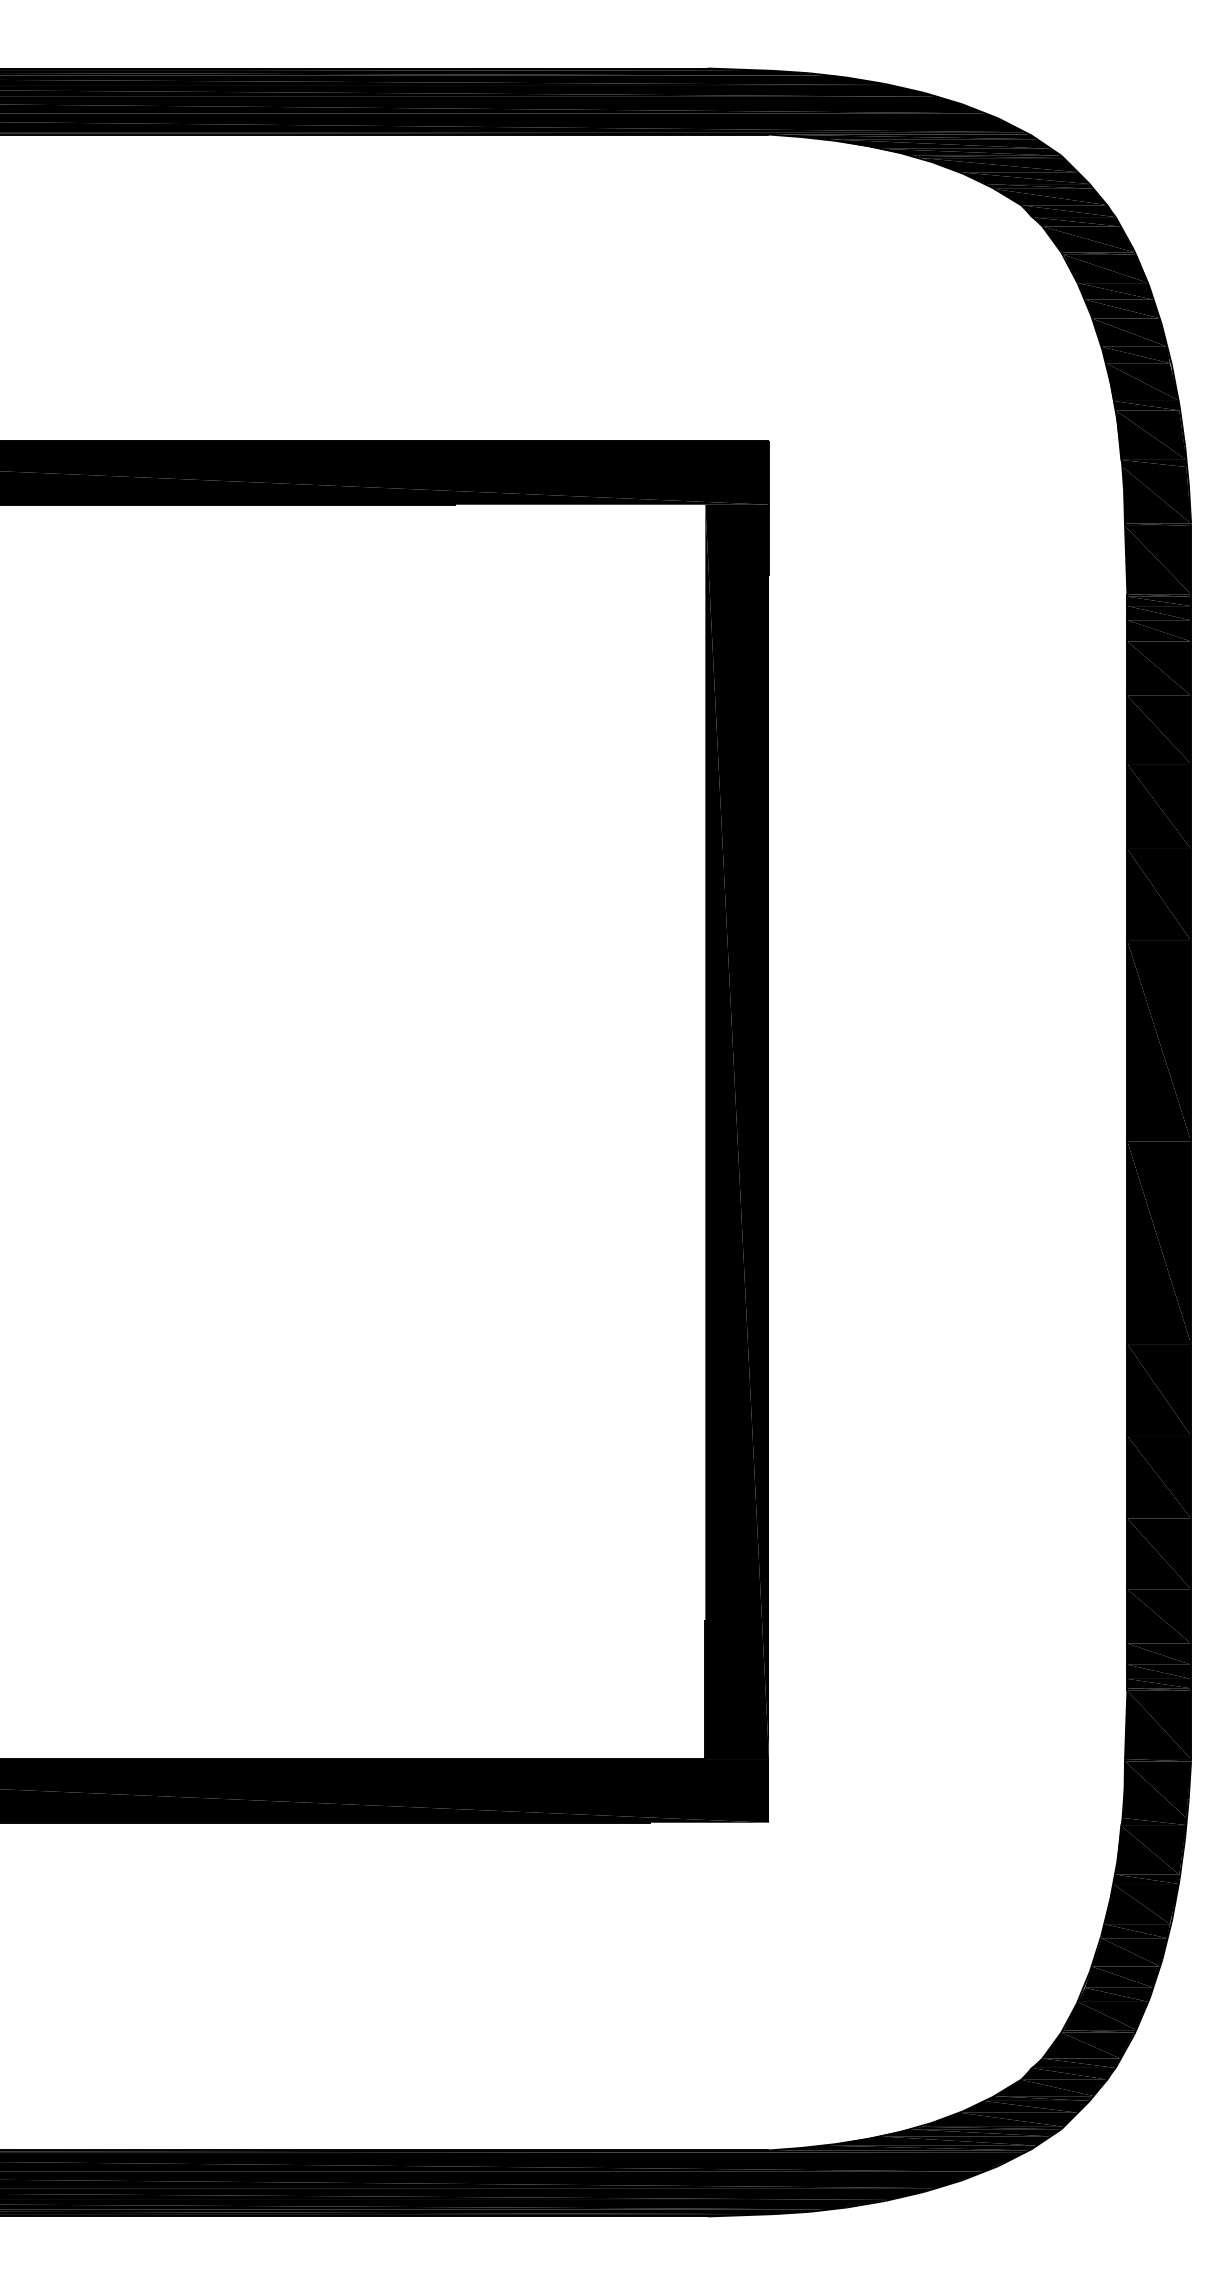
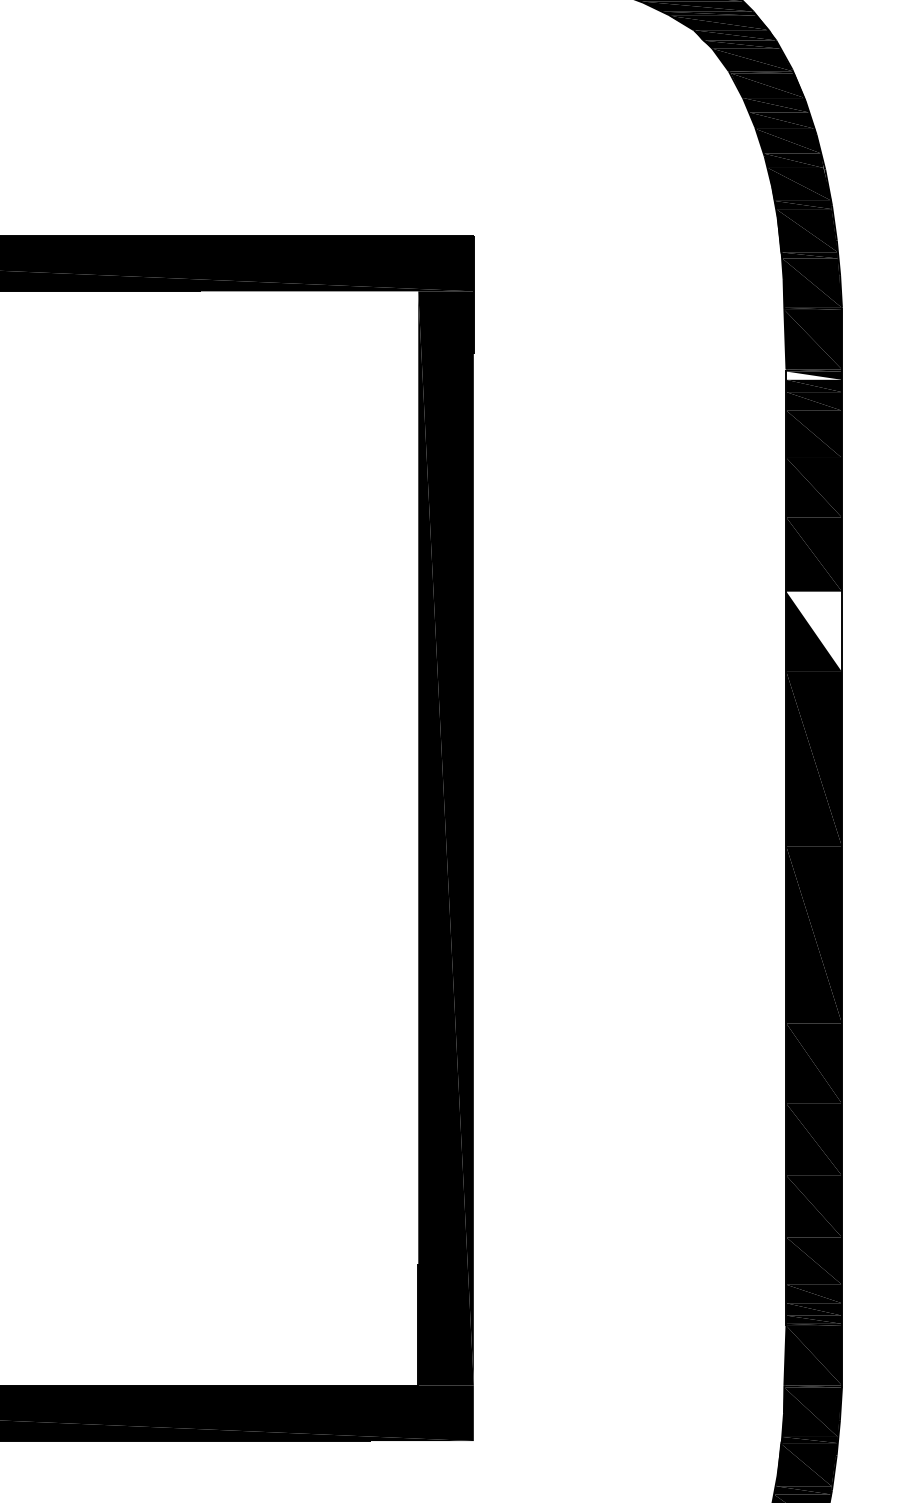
fill: (1159, 601) -> (814, 375), removed
fill: (1159, 894) -> (814, 631), removed

